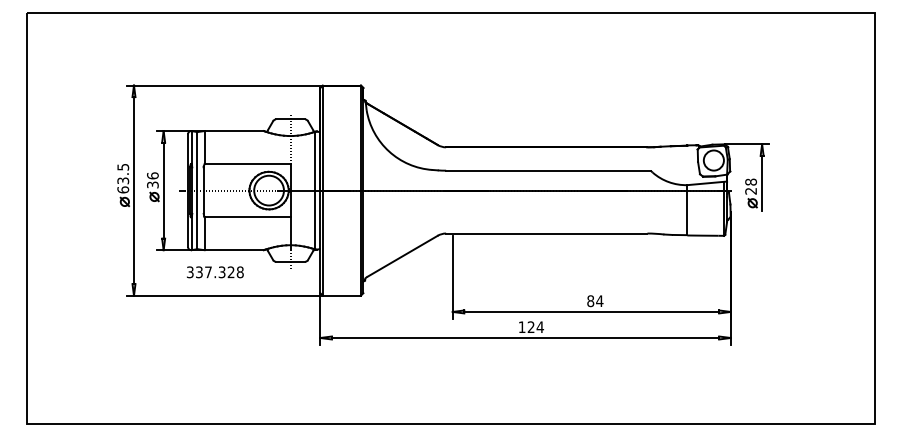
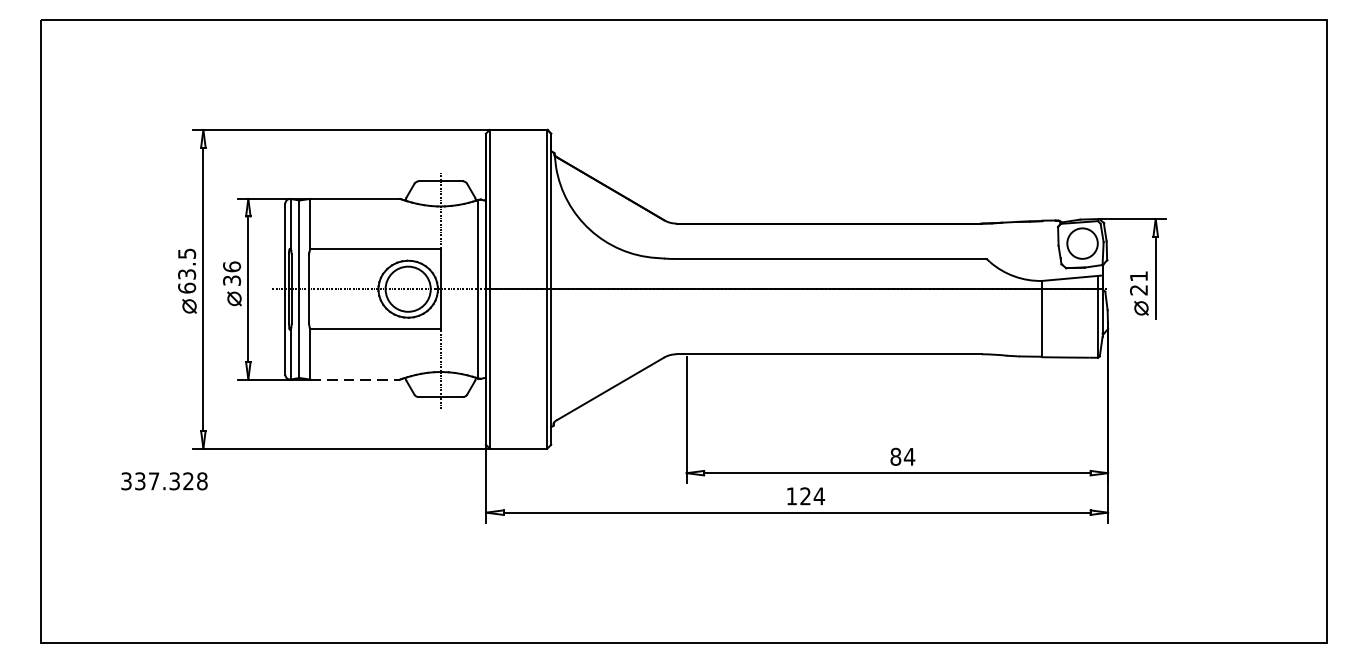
text: (750, 181) -> (1138, 275), 28 -> 21
line: (234, 250) -> (355, 380), solid -> dashed
text: (215, 272) -> (164, 481), moved

